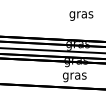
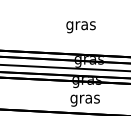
text: (81, 15) -> (81, 26), moved

